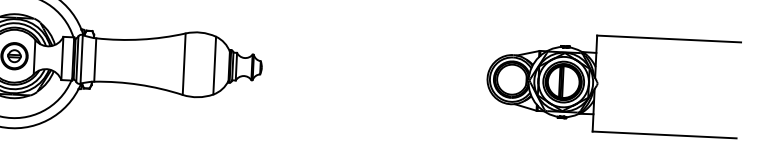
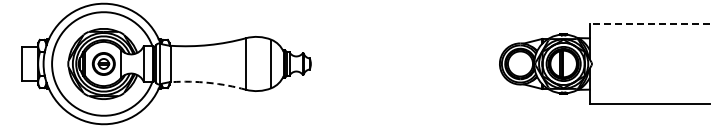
line: (668, 38) -> (649, 23), solid -> dashed
arc: (138, 84) -> (208, 82), solid -> dashed

